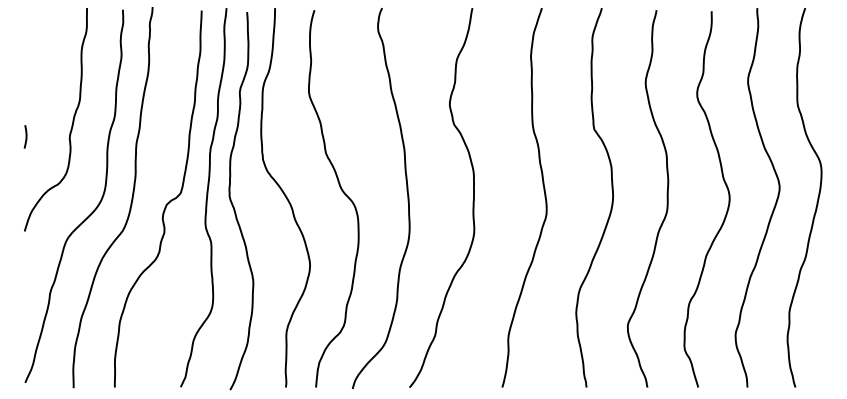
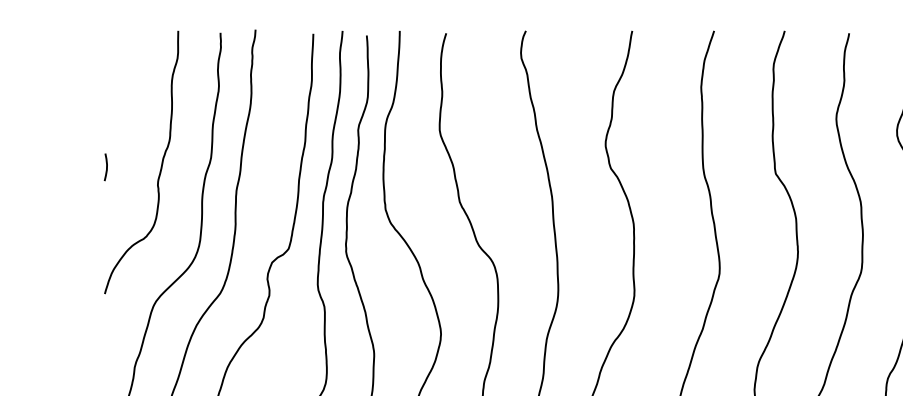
curve: (25, 136) -> (105, 166), moved

